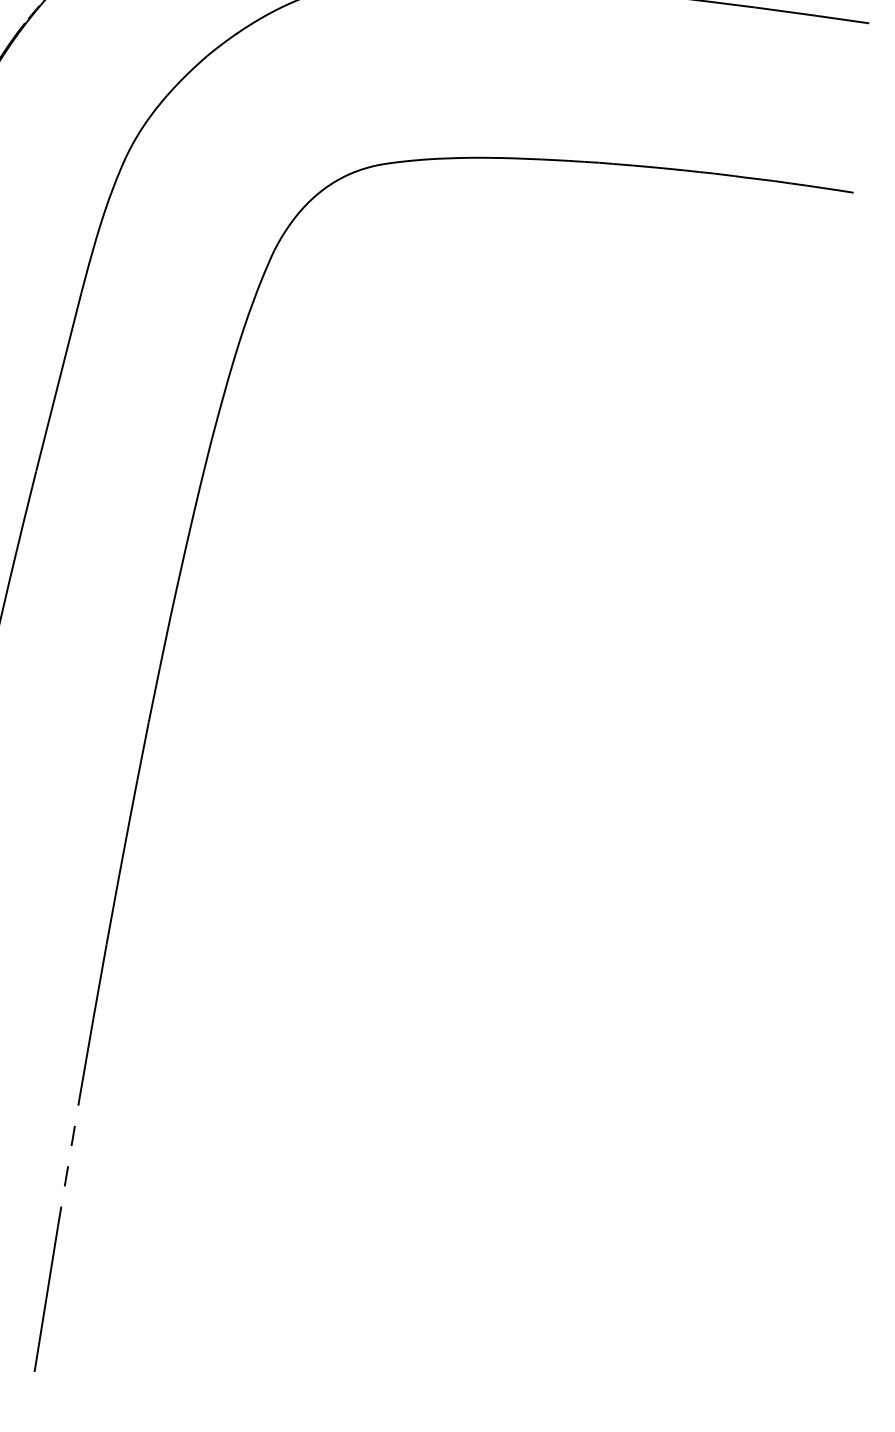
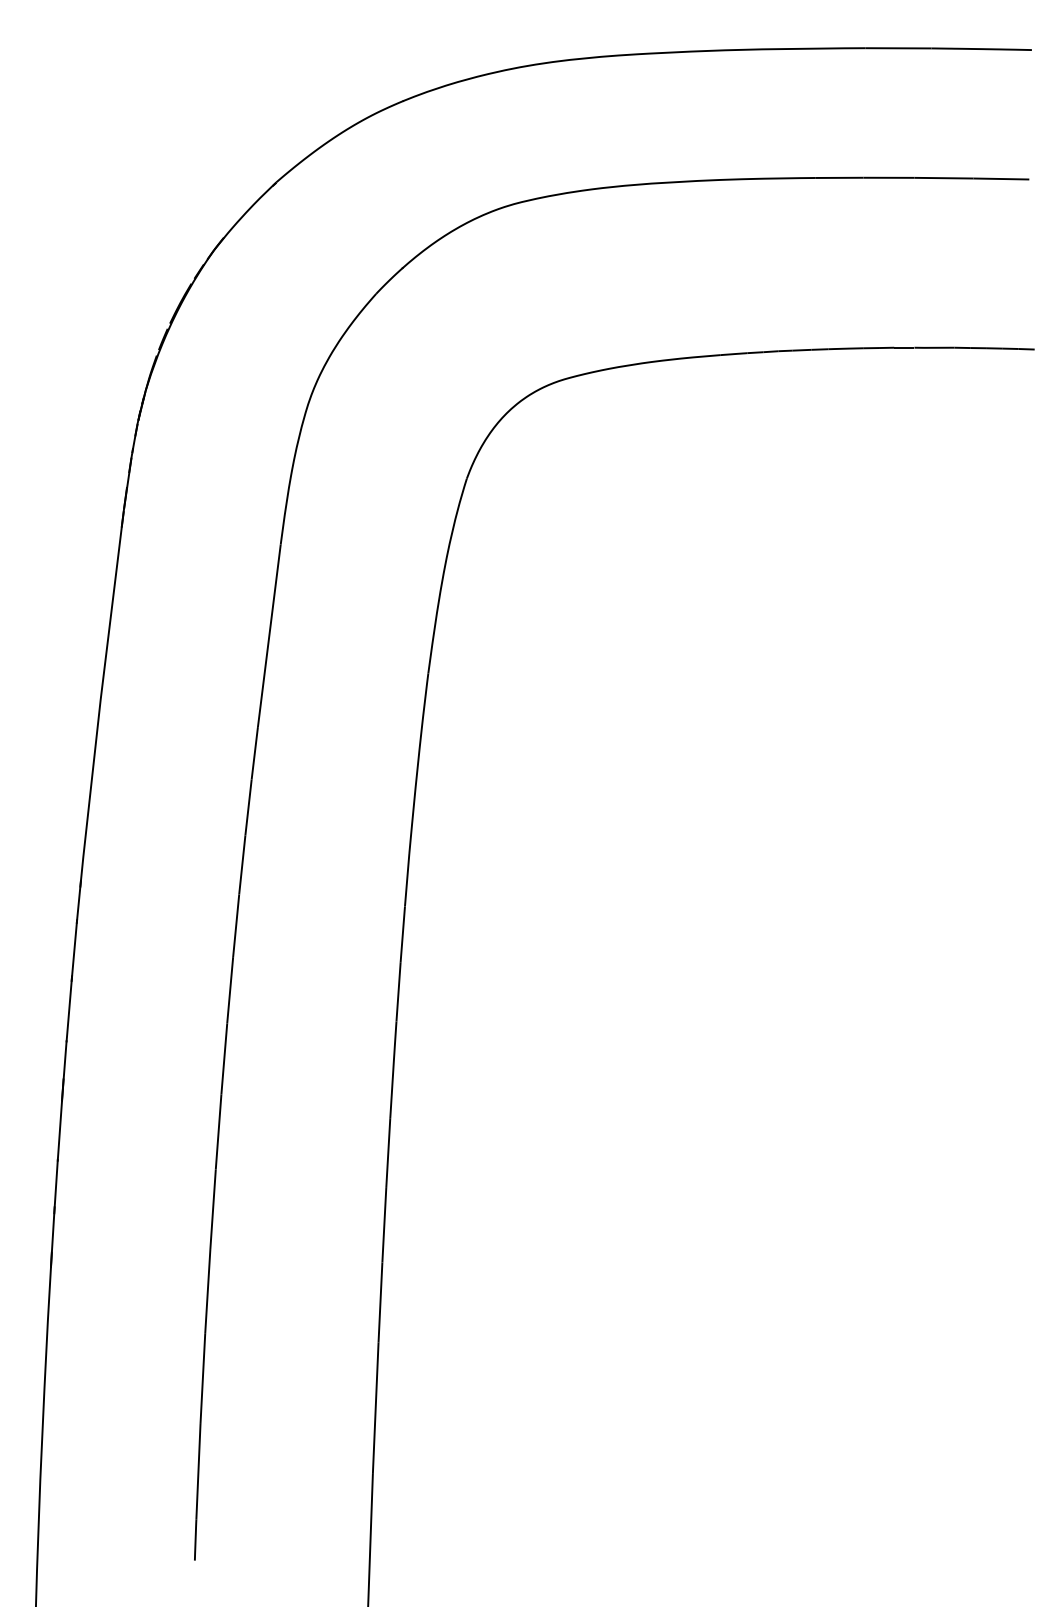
line: (68, 1162) -> (375, 1408), dashed -> solid

